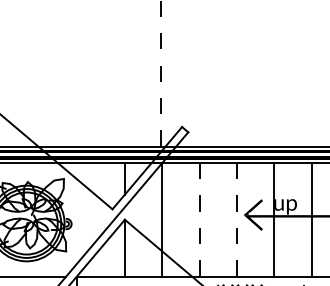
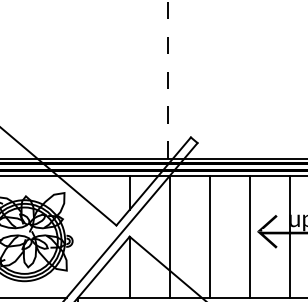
line: (199, 219) -> (209, 236), dashed -> solid
line: (236, 219) -> (249, 236), dashed -> solid

